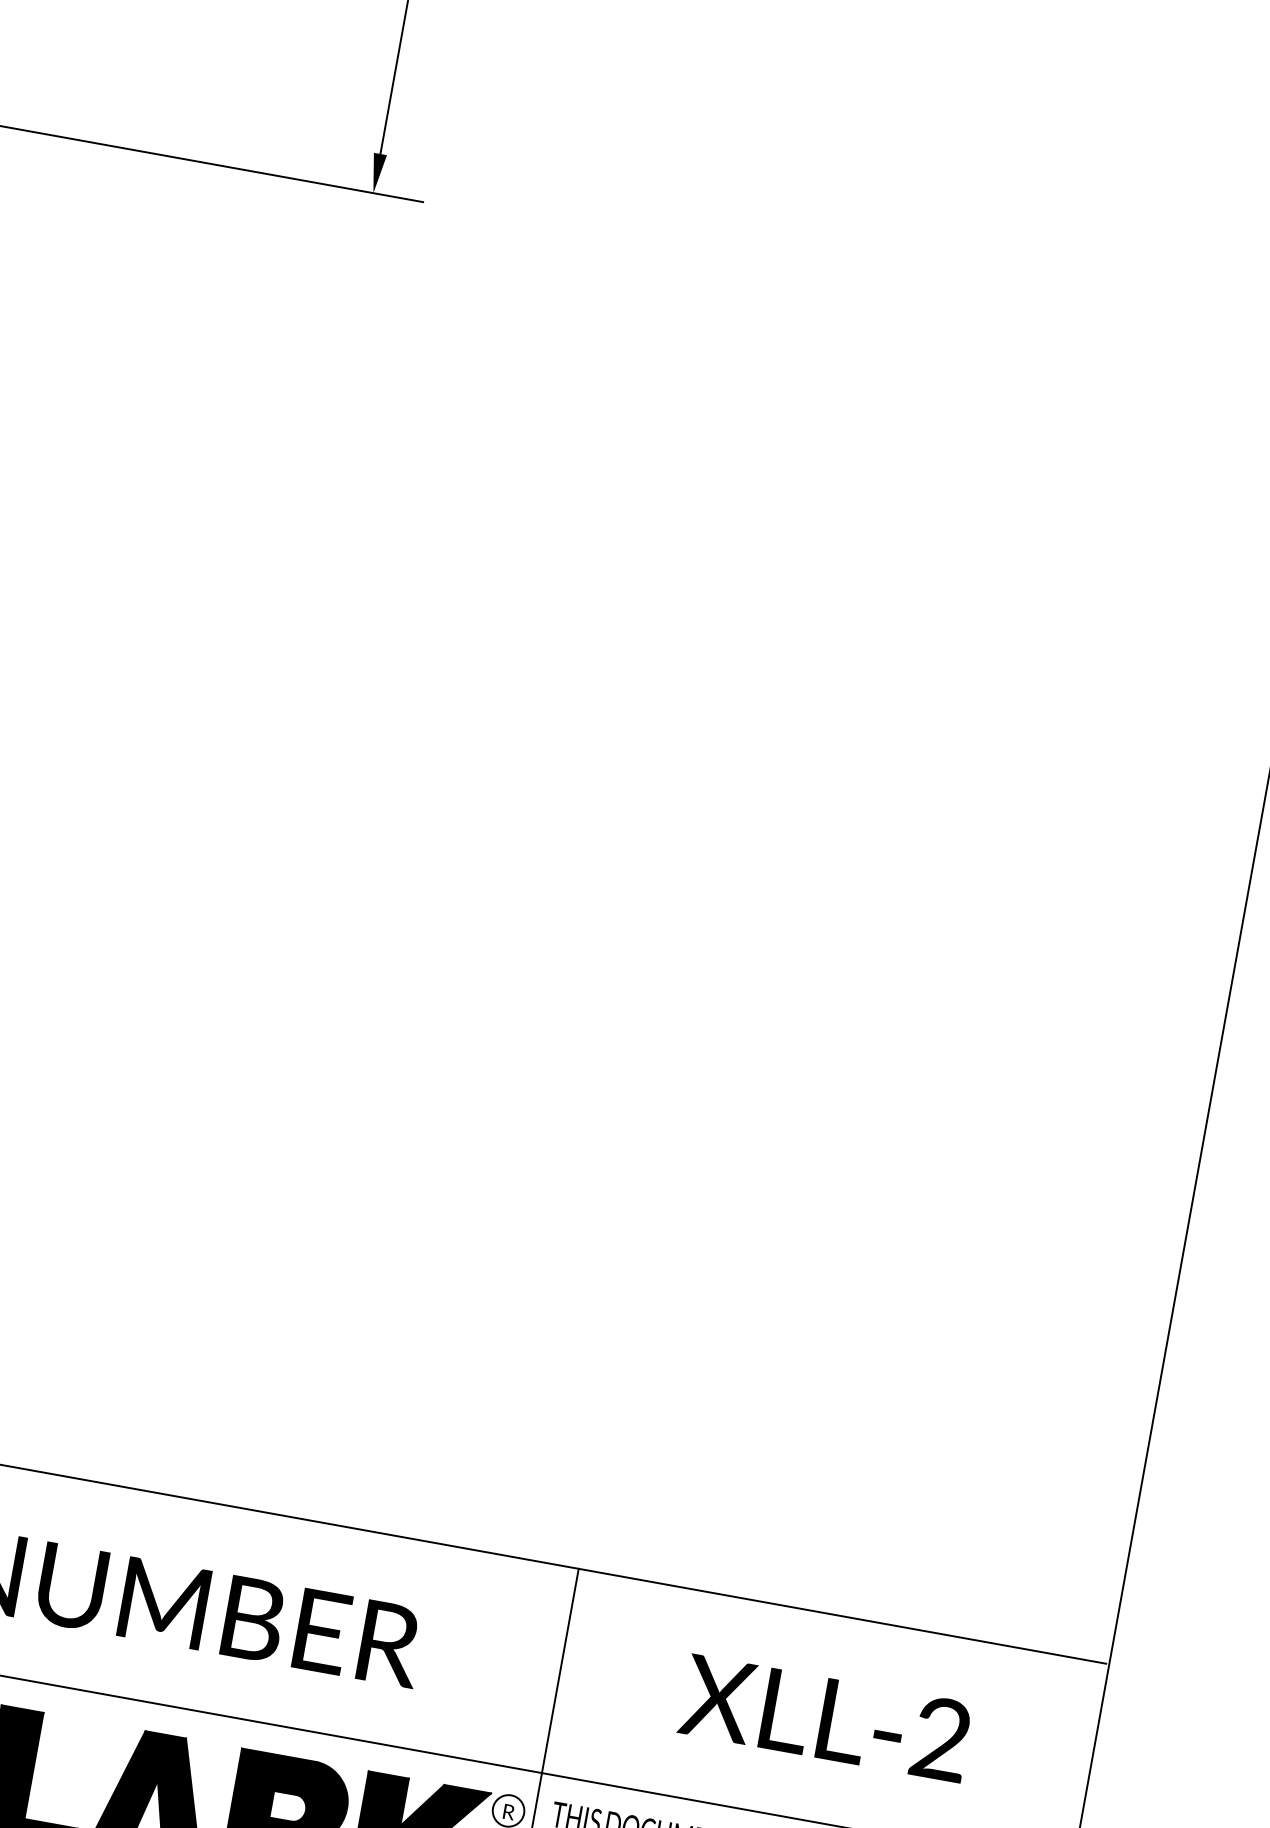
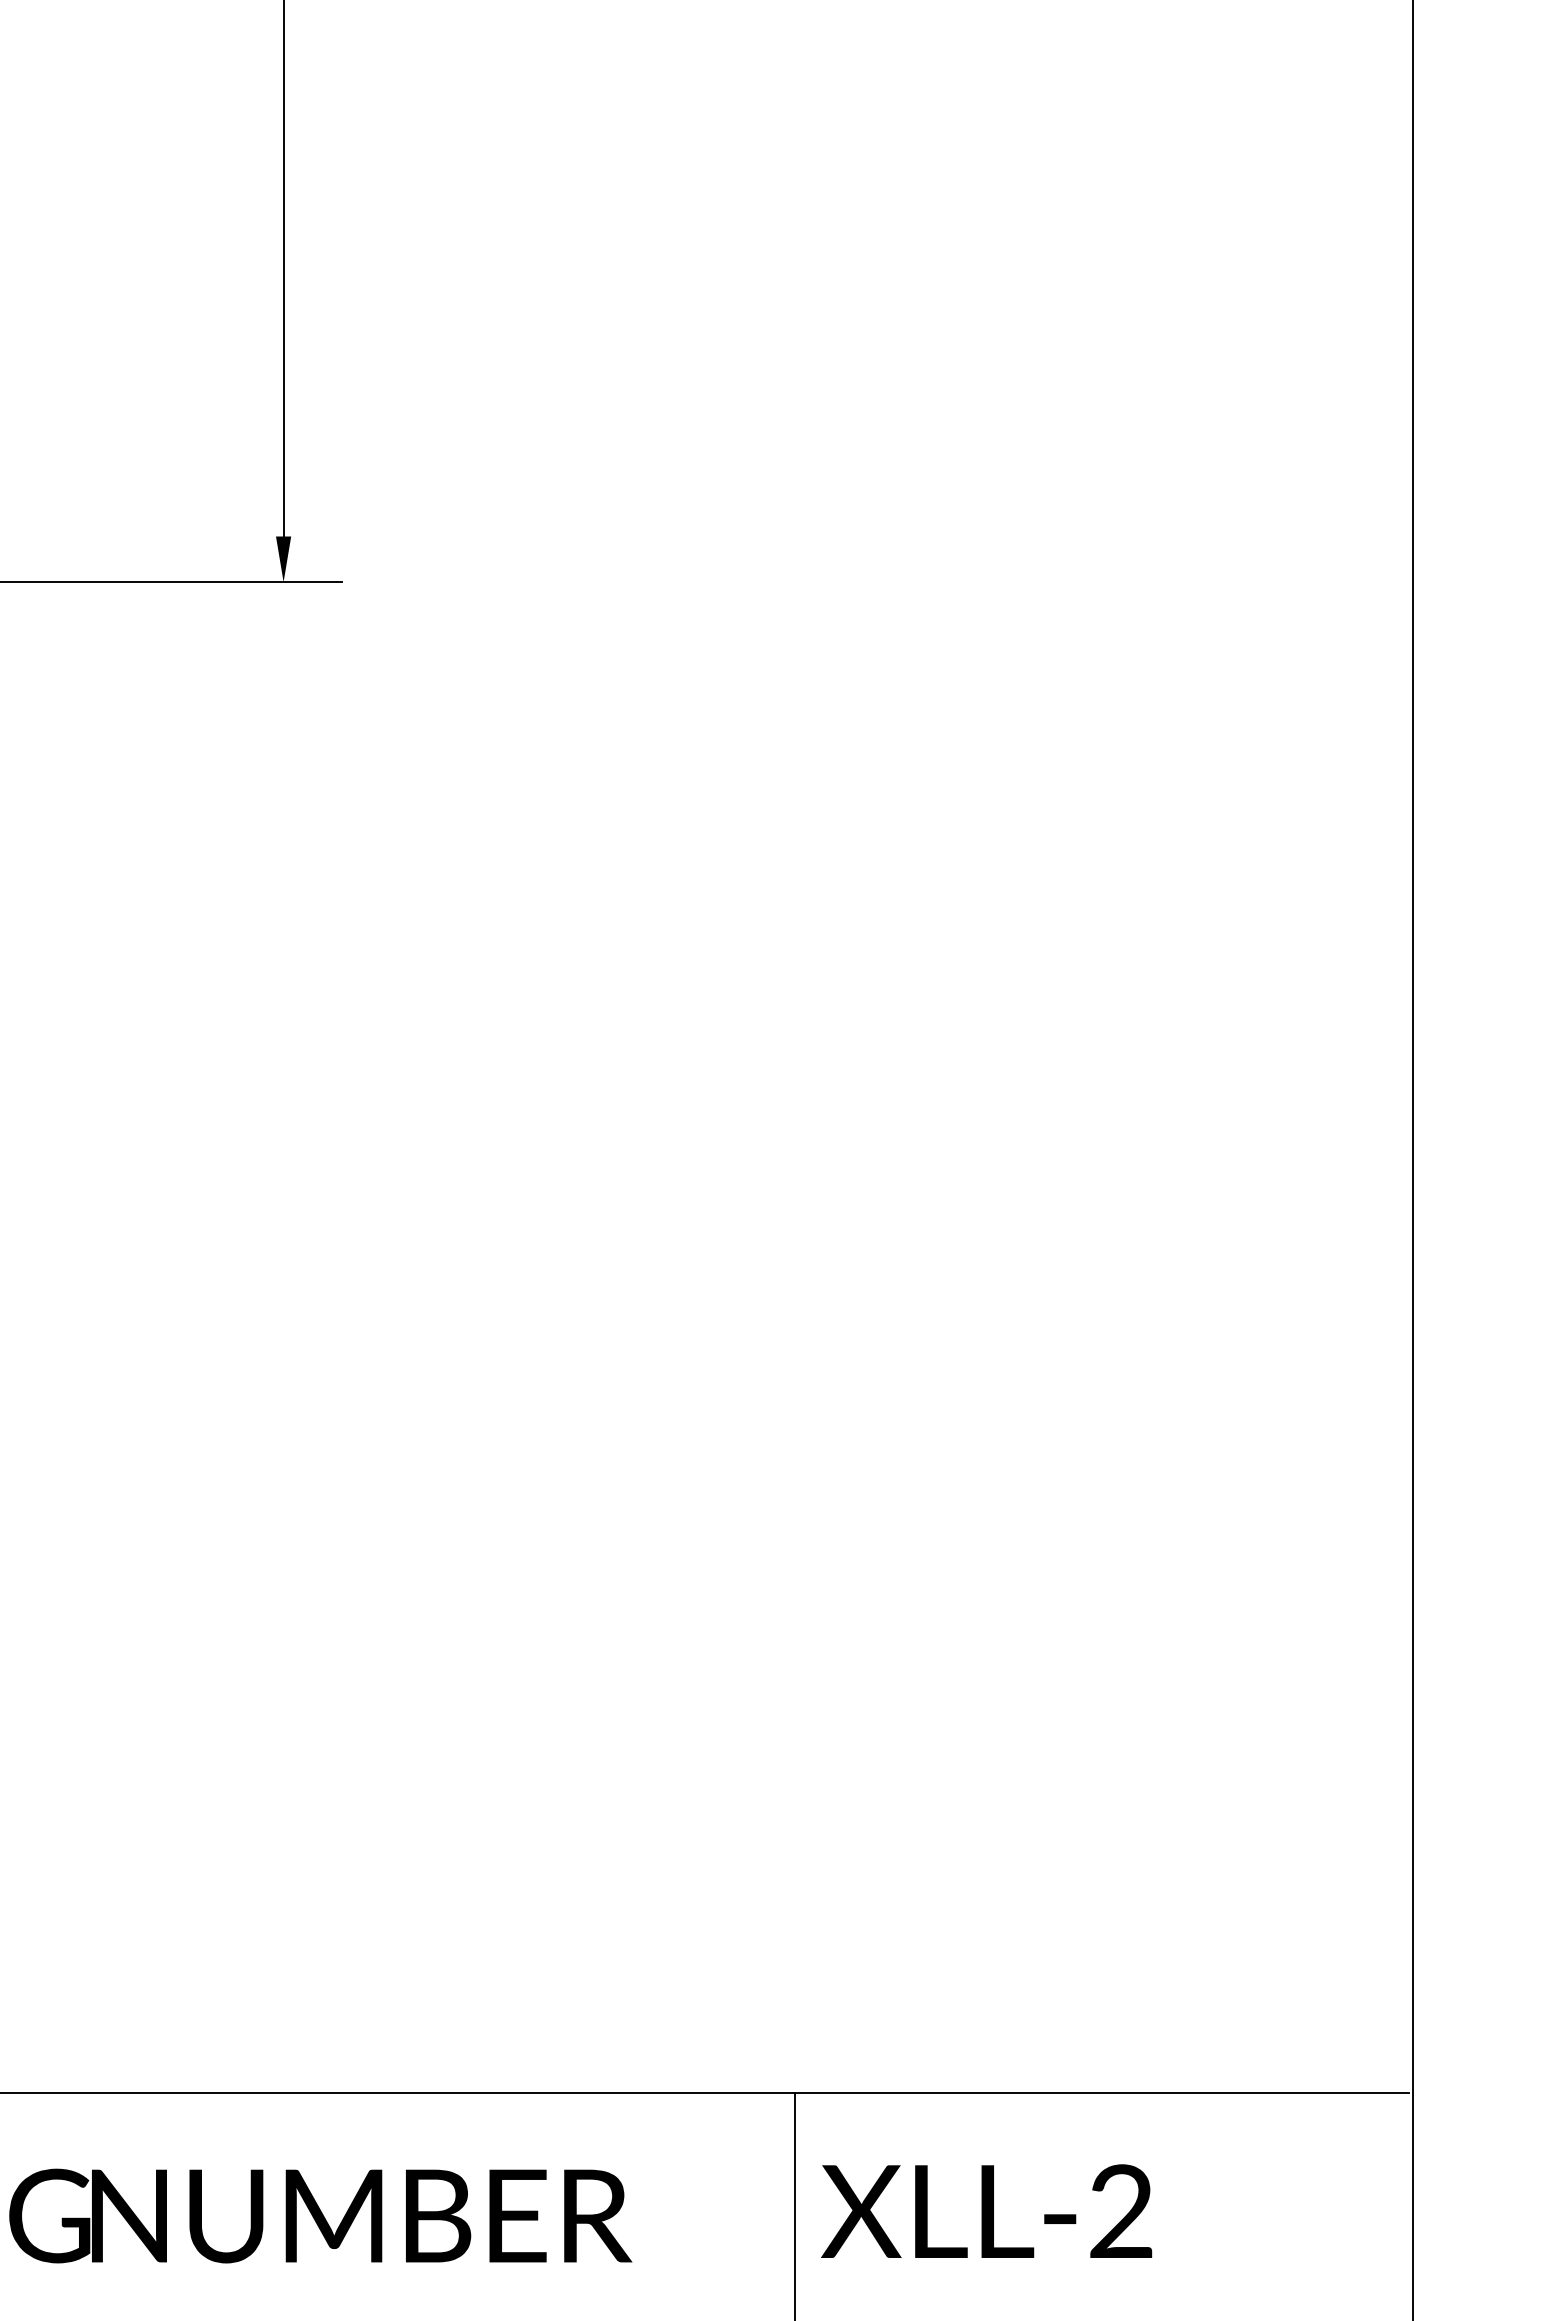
text: (825, 1717) -> (986, 2210), moved

